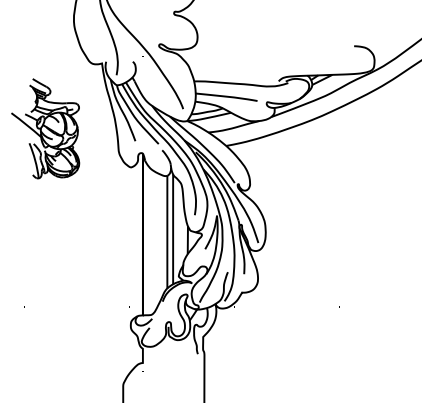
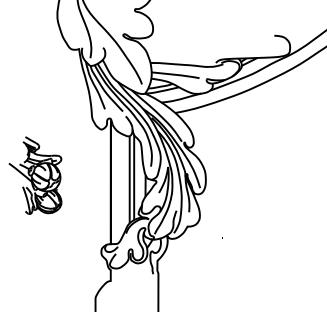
part: (45, 128) -> (35, 175), moved

